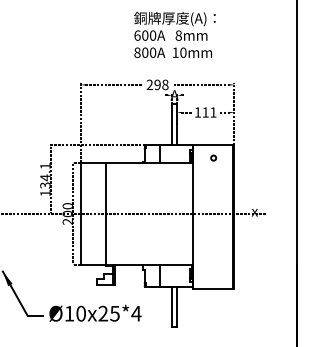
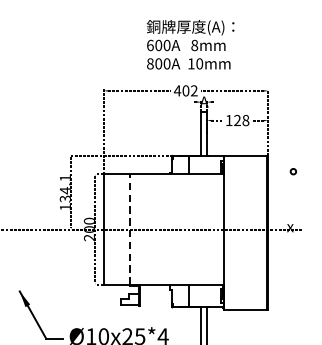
text: (174, 34) -> (190, 44), moved
text: (157, 84) -> (185, 90), 298 -> 402
text: (209, 112) -> (241, 120), 111 -> 128
circle: (213, 157) -> (293, 171), moved
line: (105, 213) -> (129, 229), solid -> dashed

